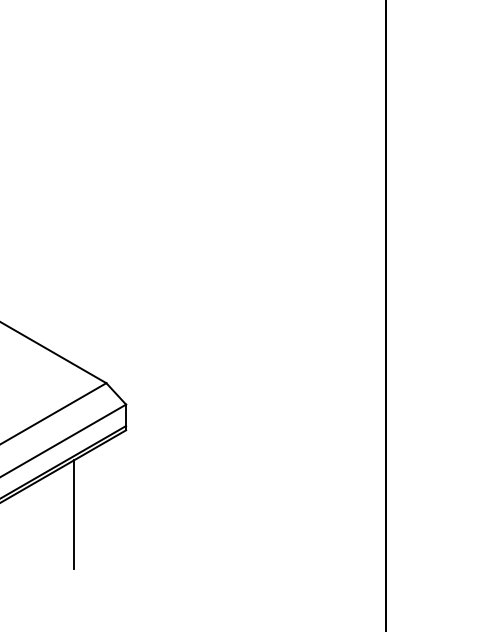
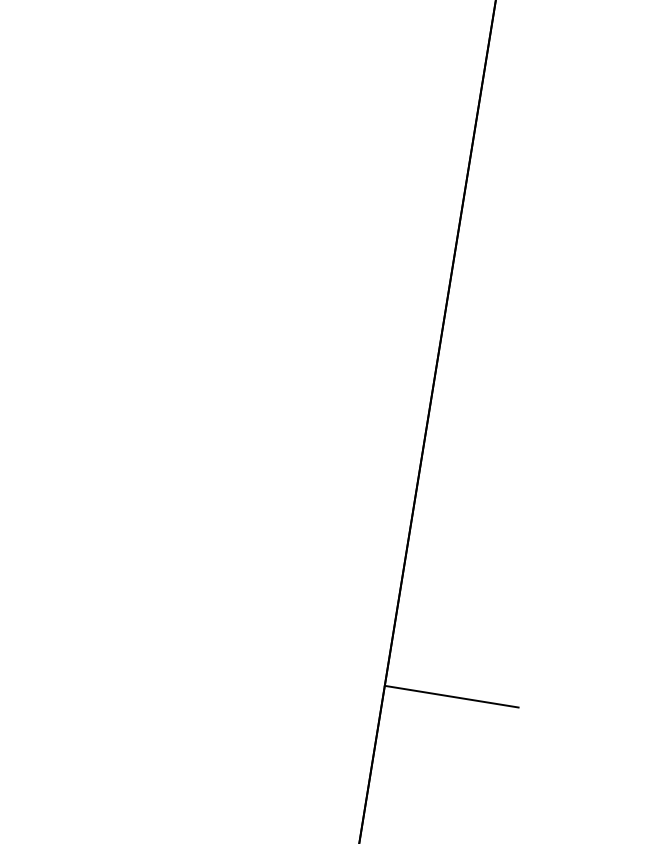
line: (424, 342) -> (450, 696), added

